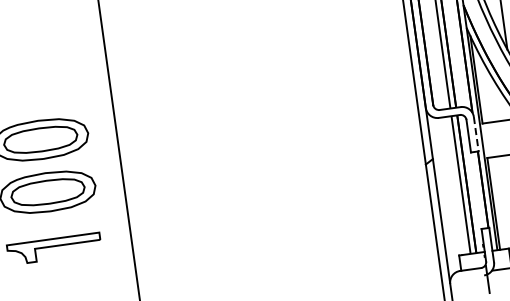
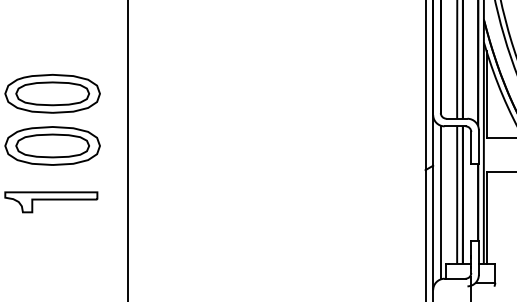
line: (475, 134) -> (478, 147), dashed -> solid
line: (445, 194) -> (440, 202), added

